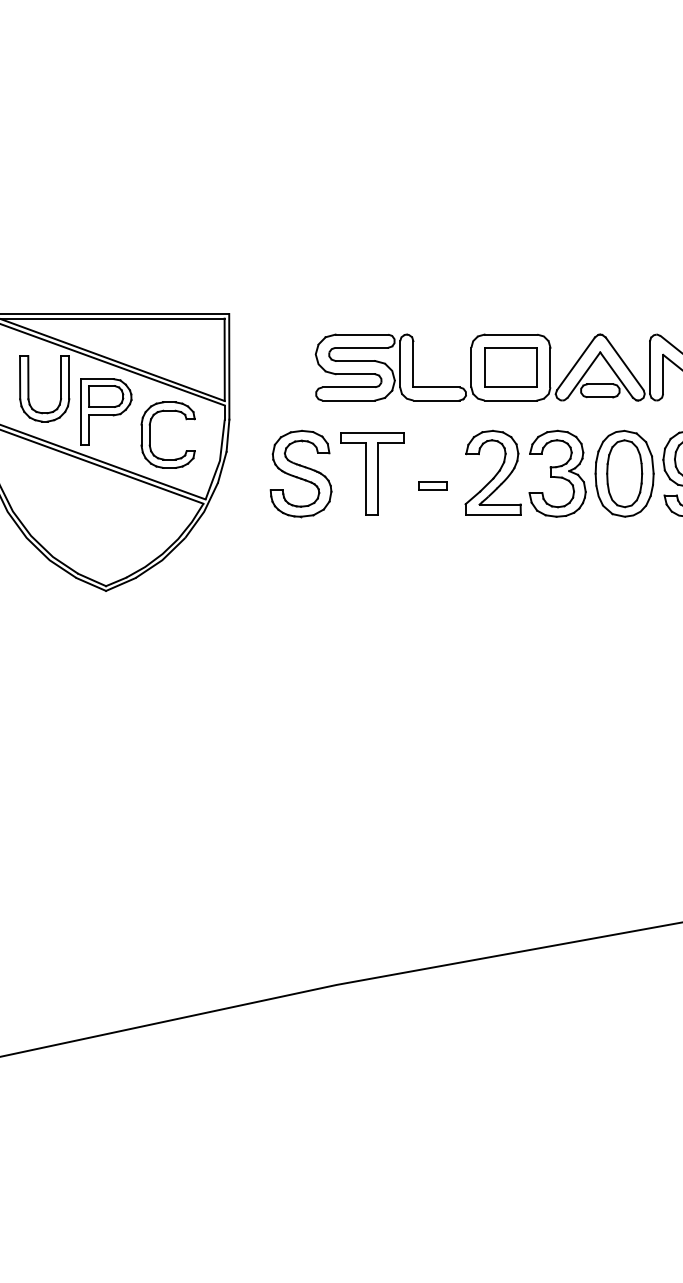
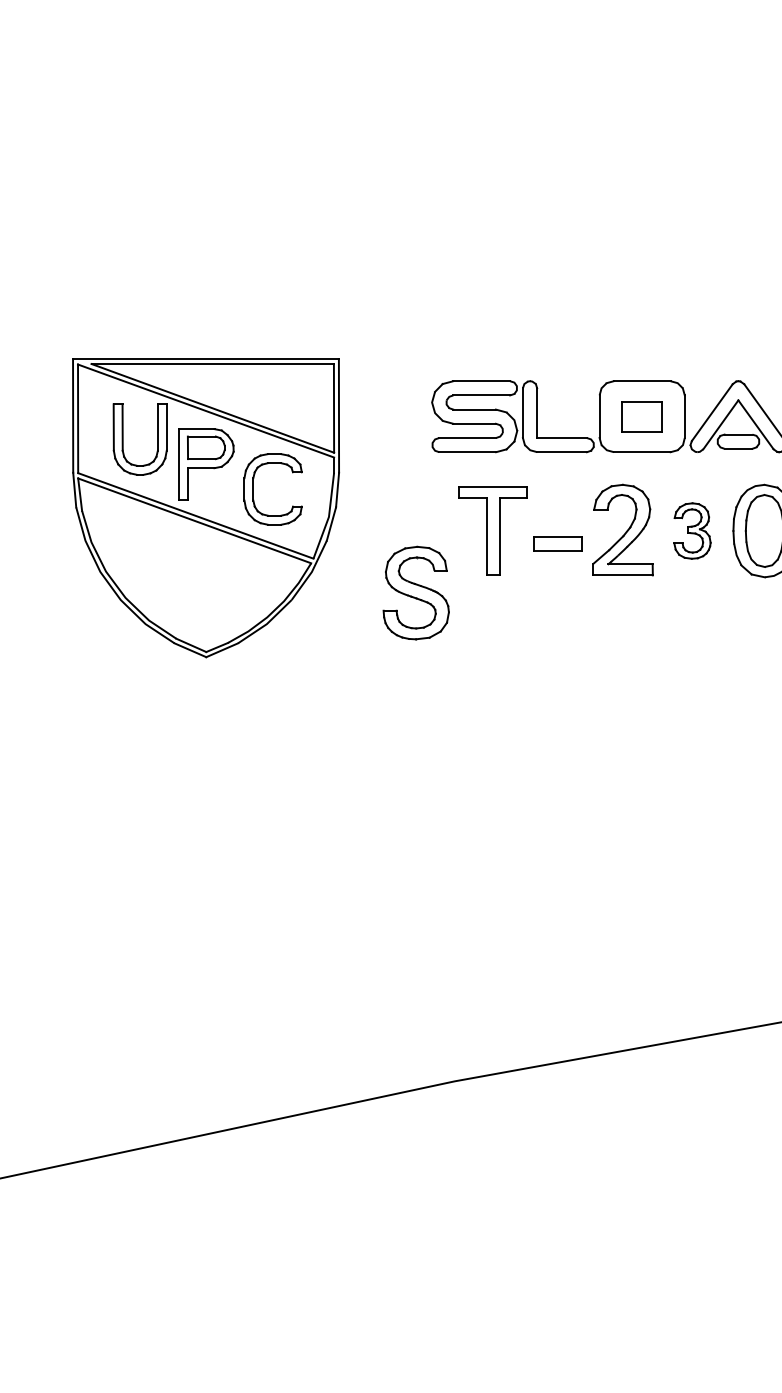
part: (511, 367) -> (642, 416), size x0.7
part: (300, 473) -> (415, 592), moved
part: (557, 473) -> (692, 530), size x0.6
part: (432, 486) -> (557, 544), size x1.6

